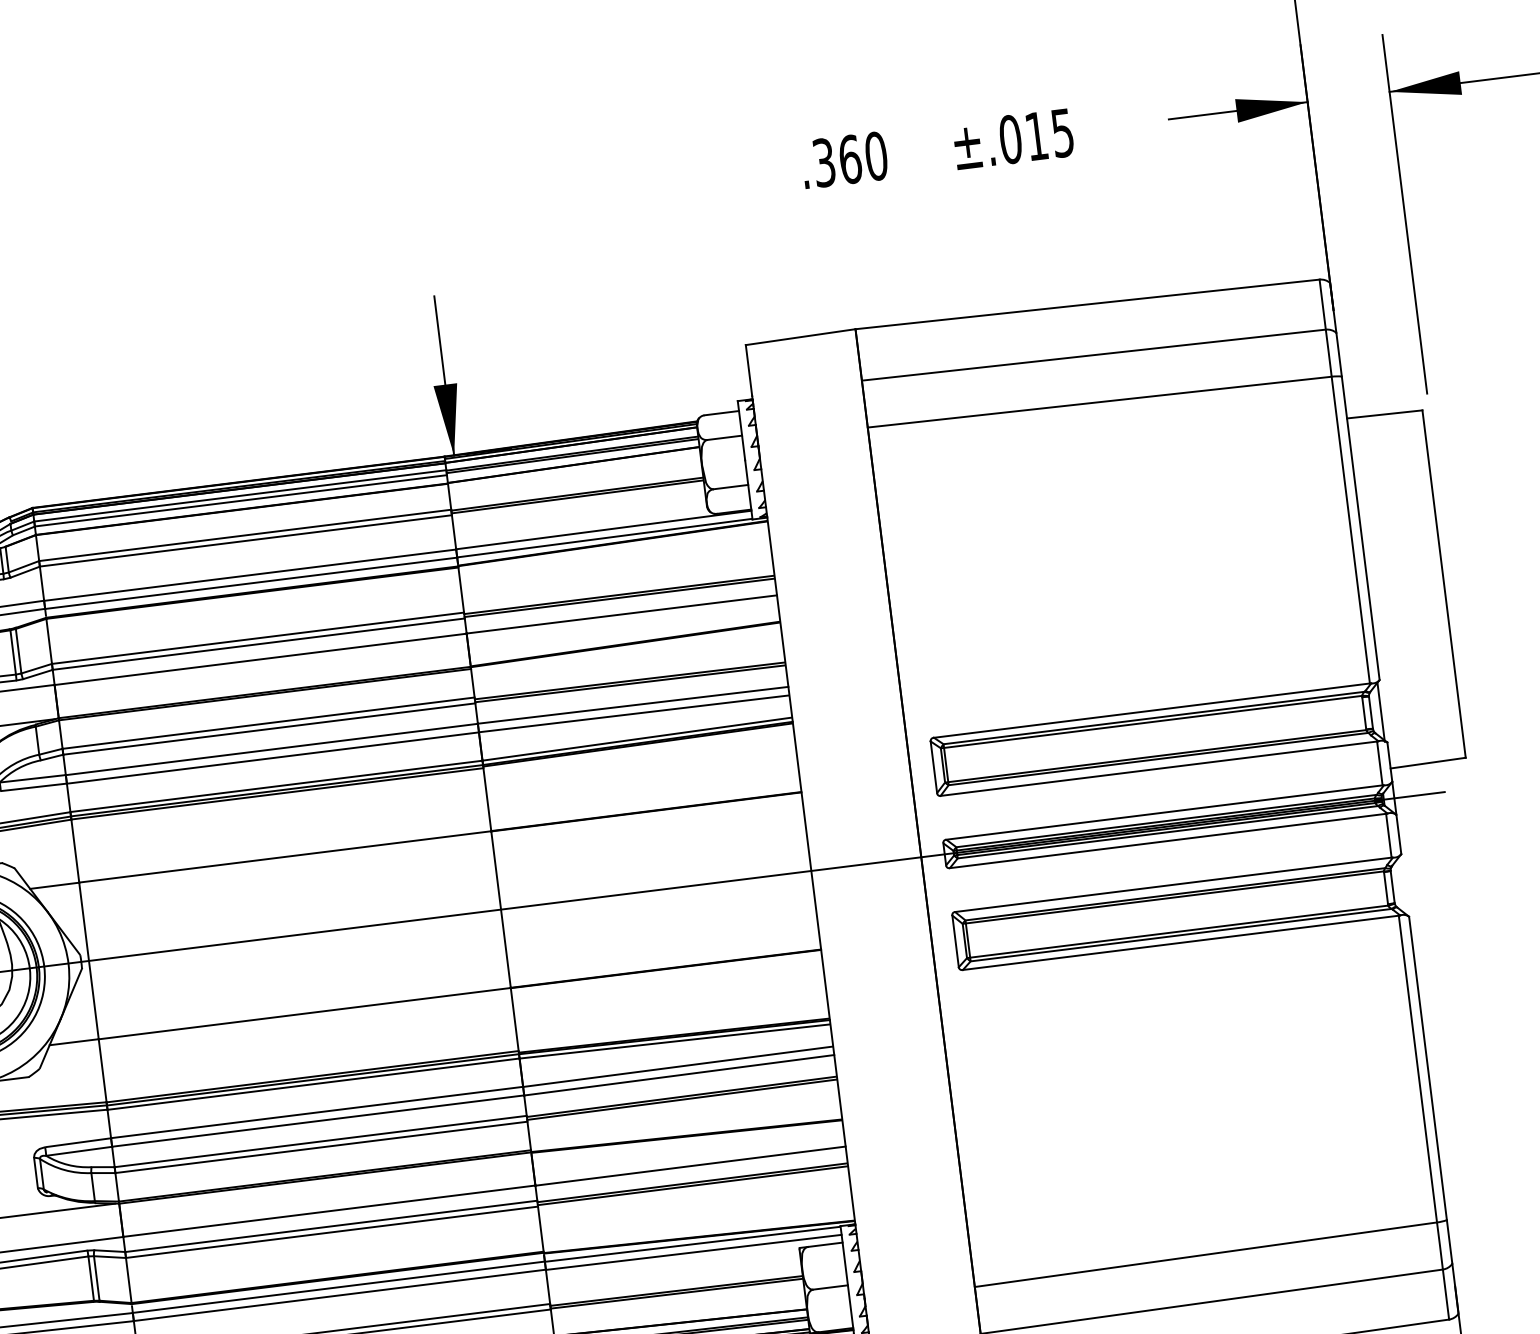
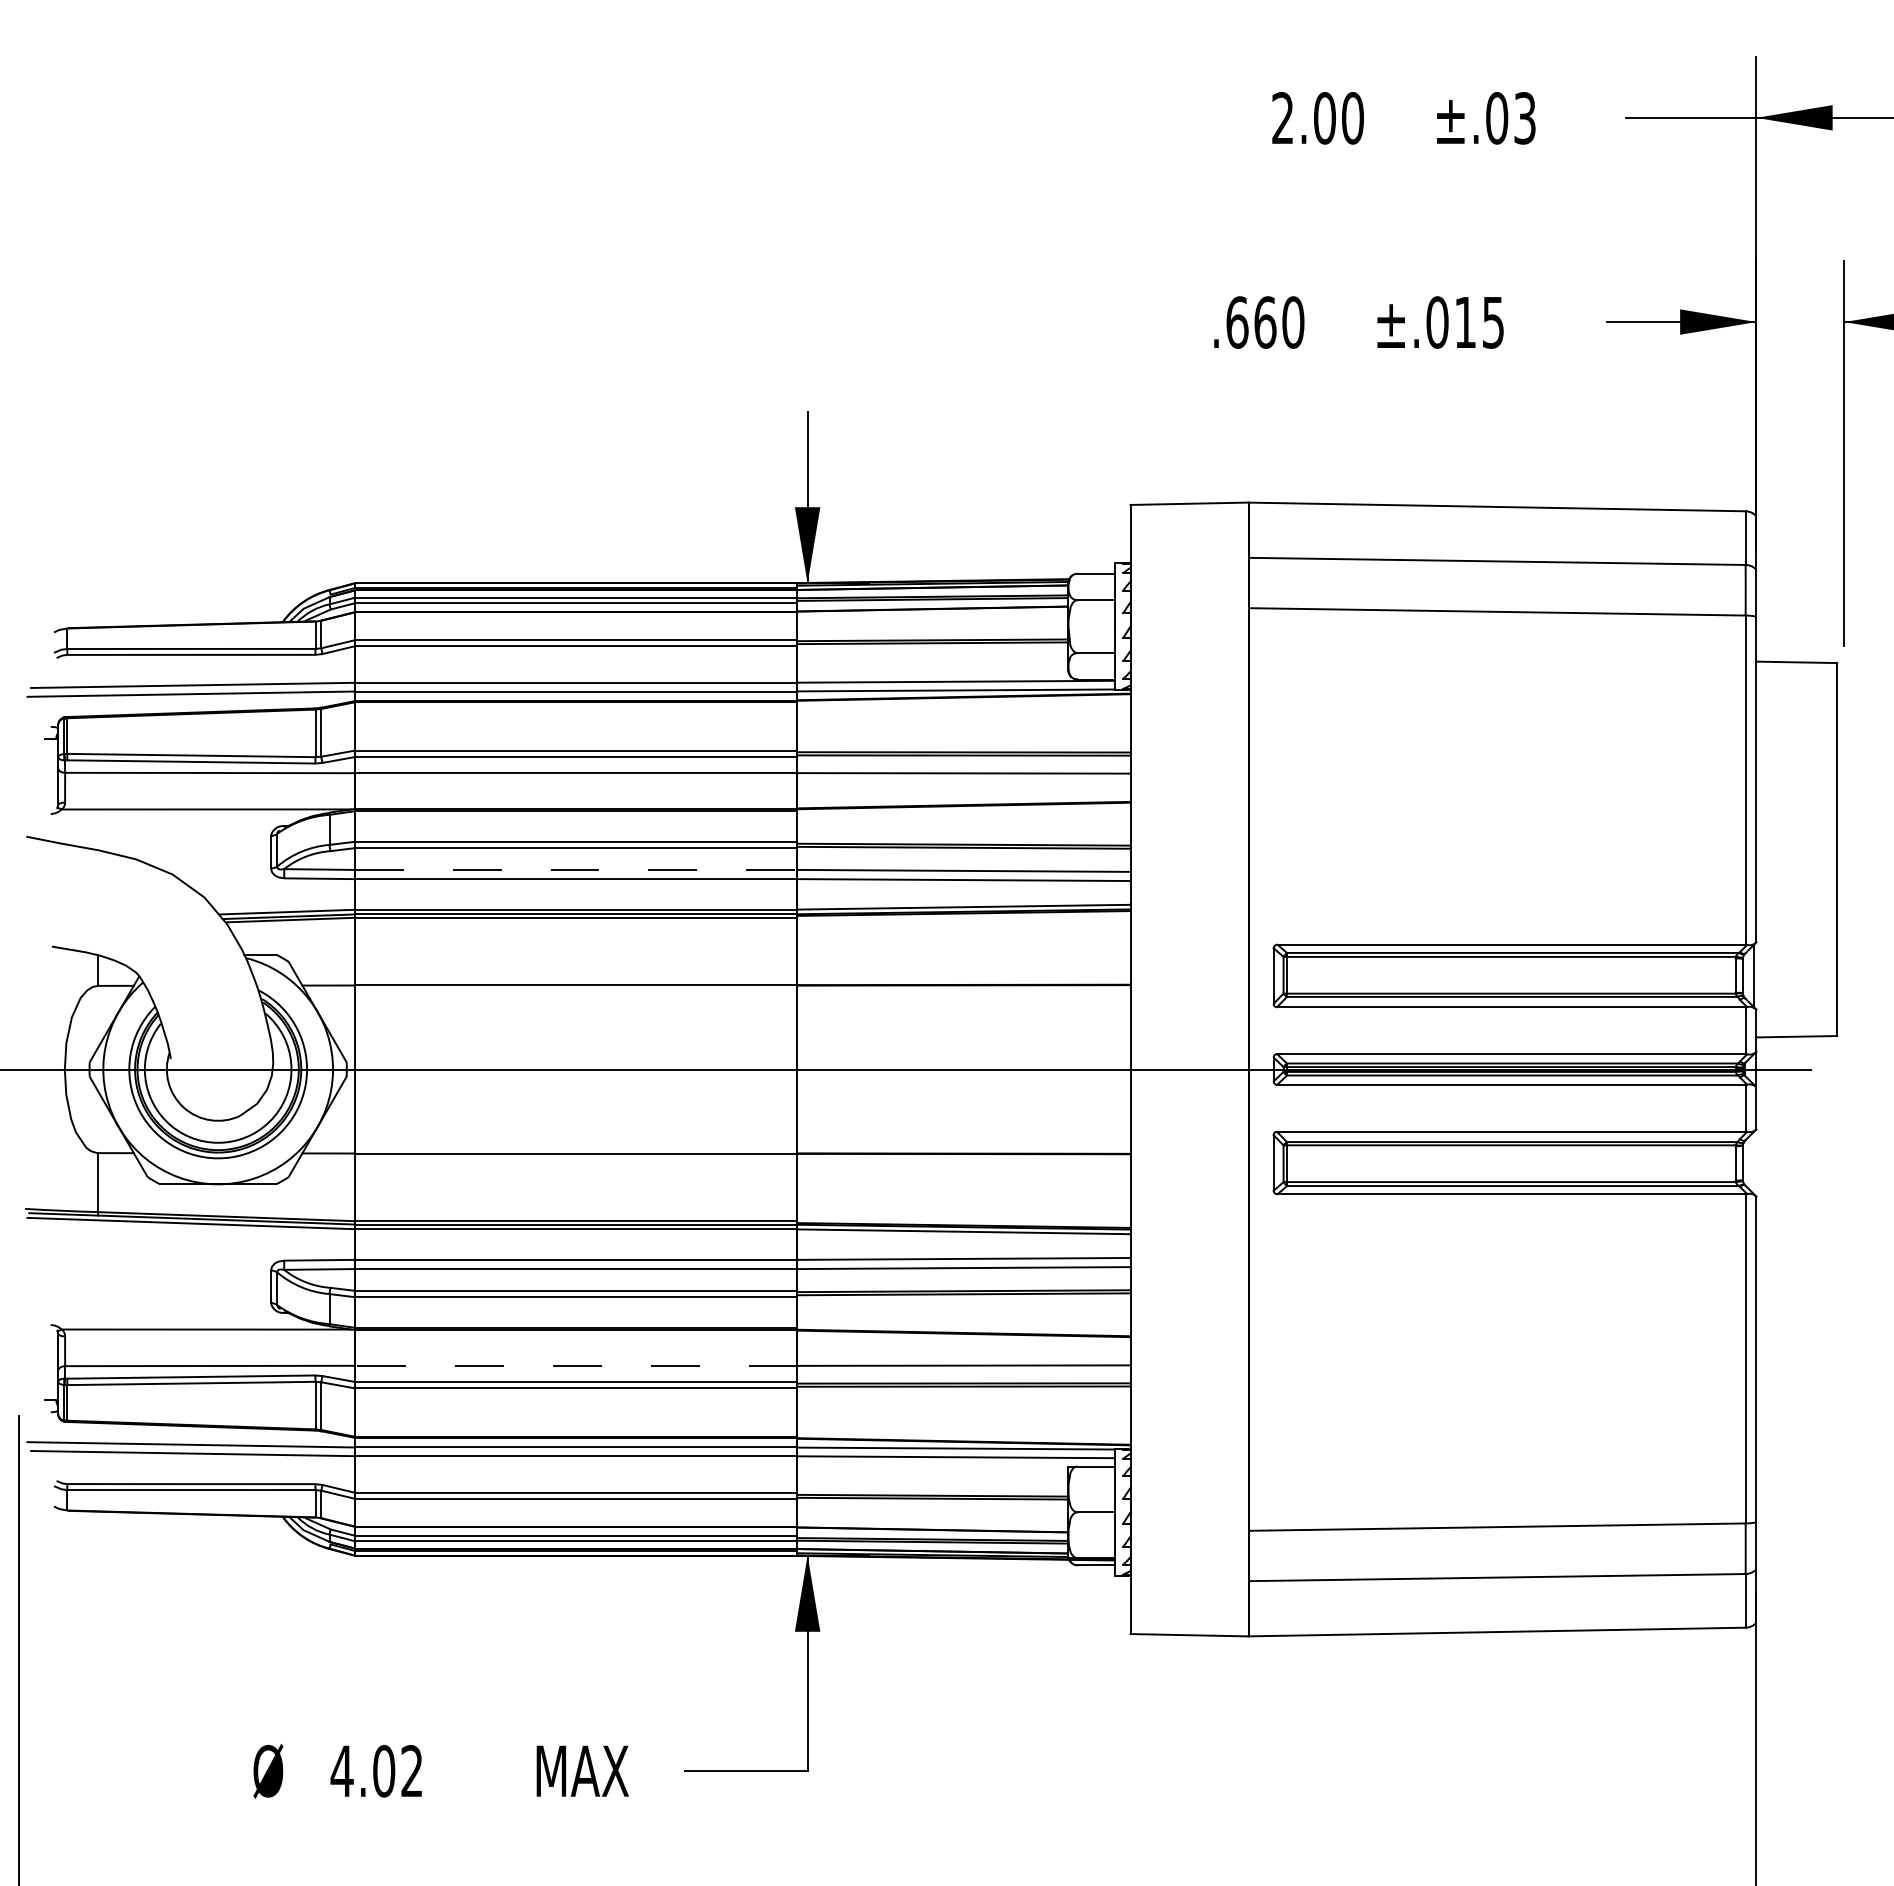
text: (824, 162) -> (1237, 322), .360 -> .660
line: (272, 749) -> (576, 870), solid -> dashed
line: (328, 1211) -> (575, 1365), solid -> dashed

